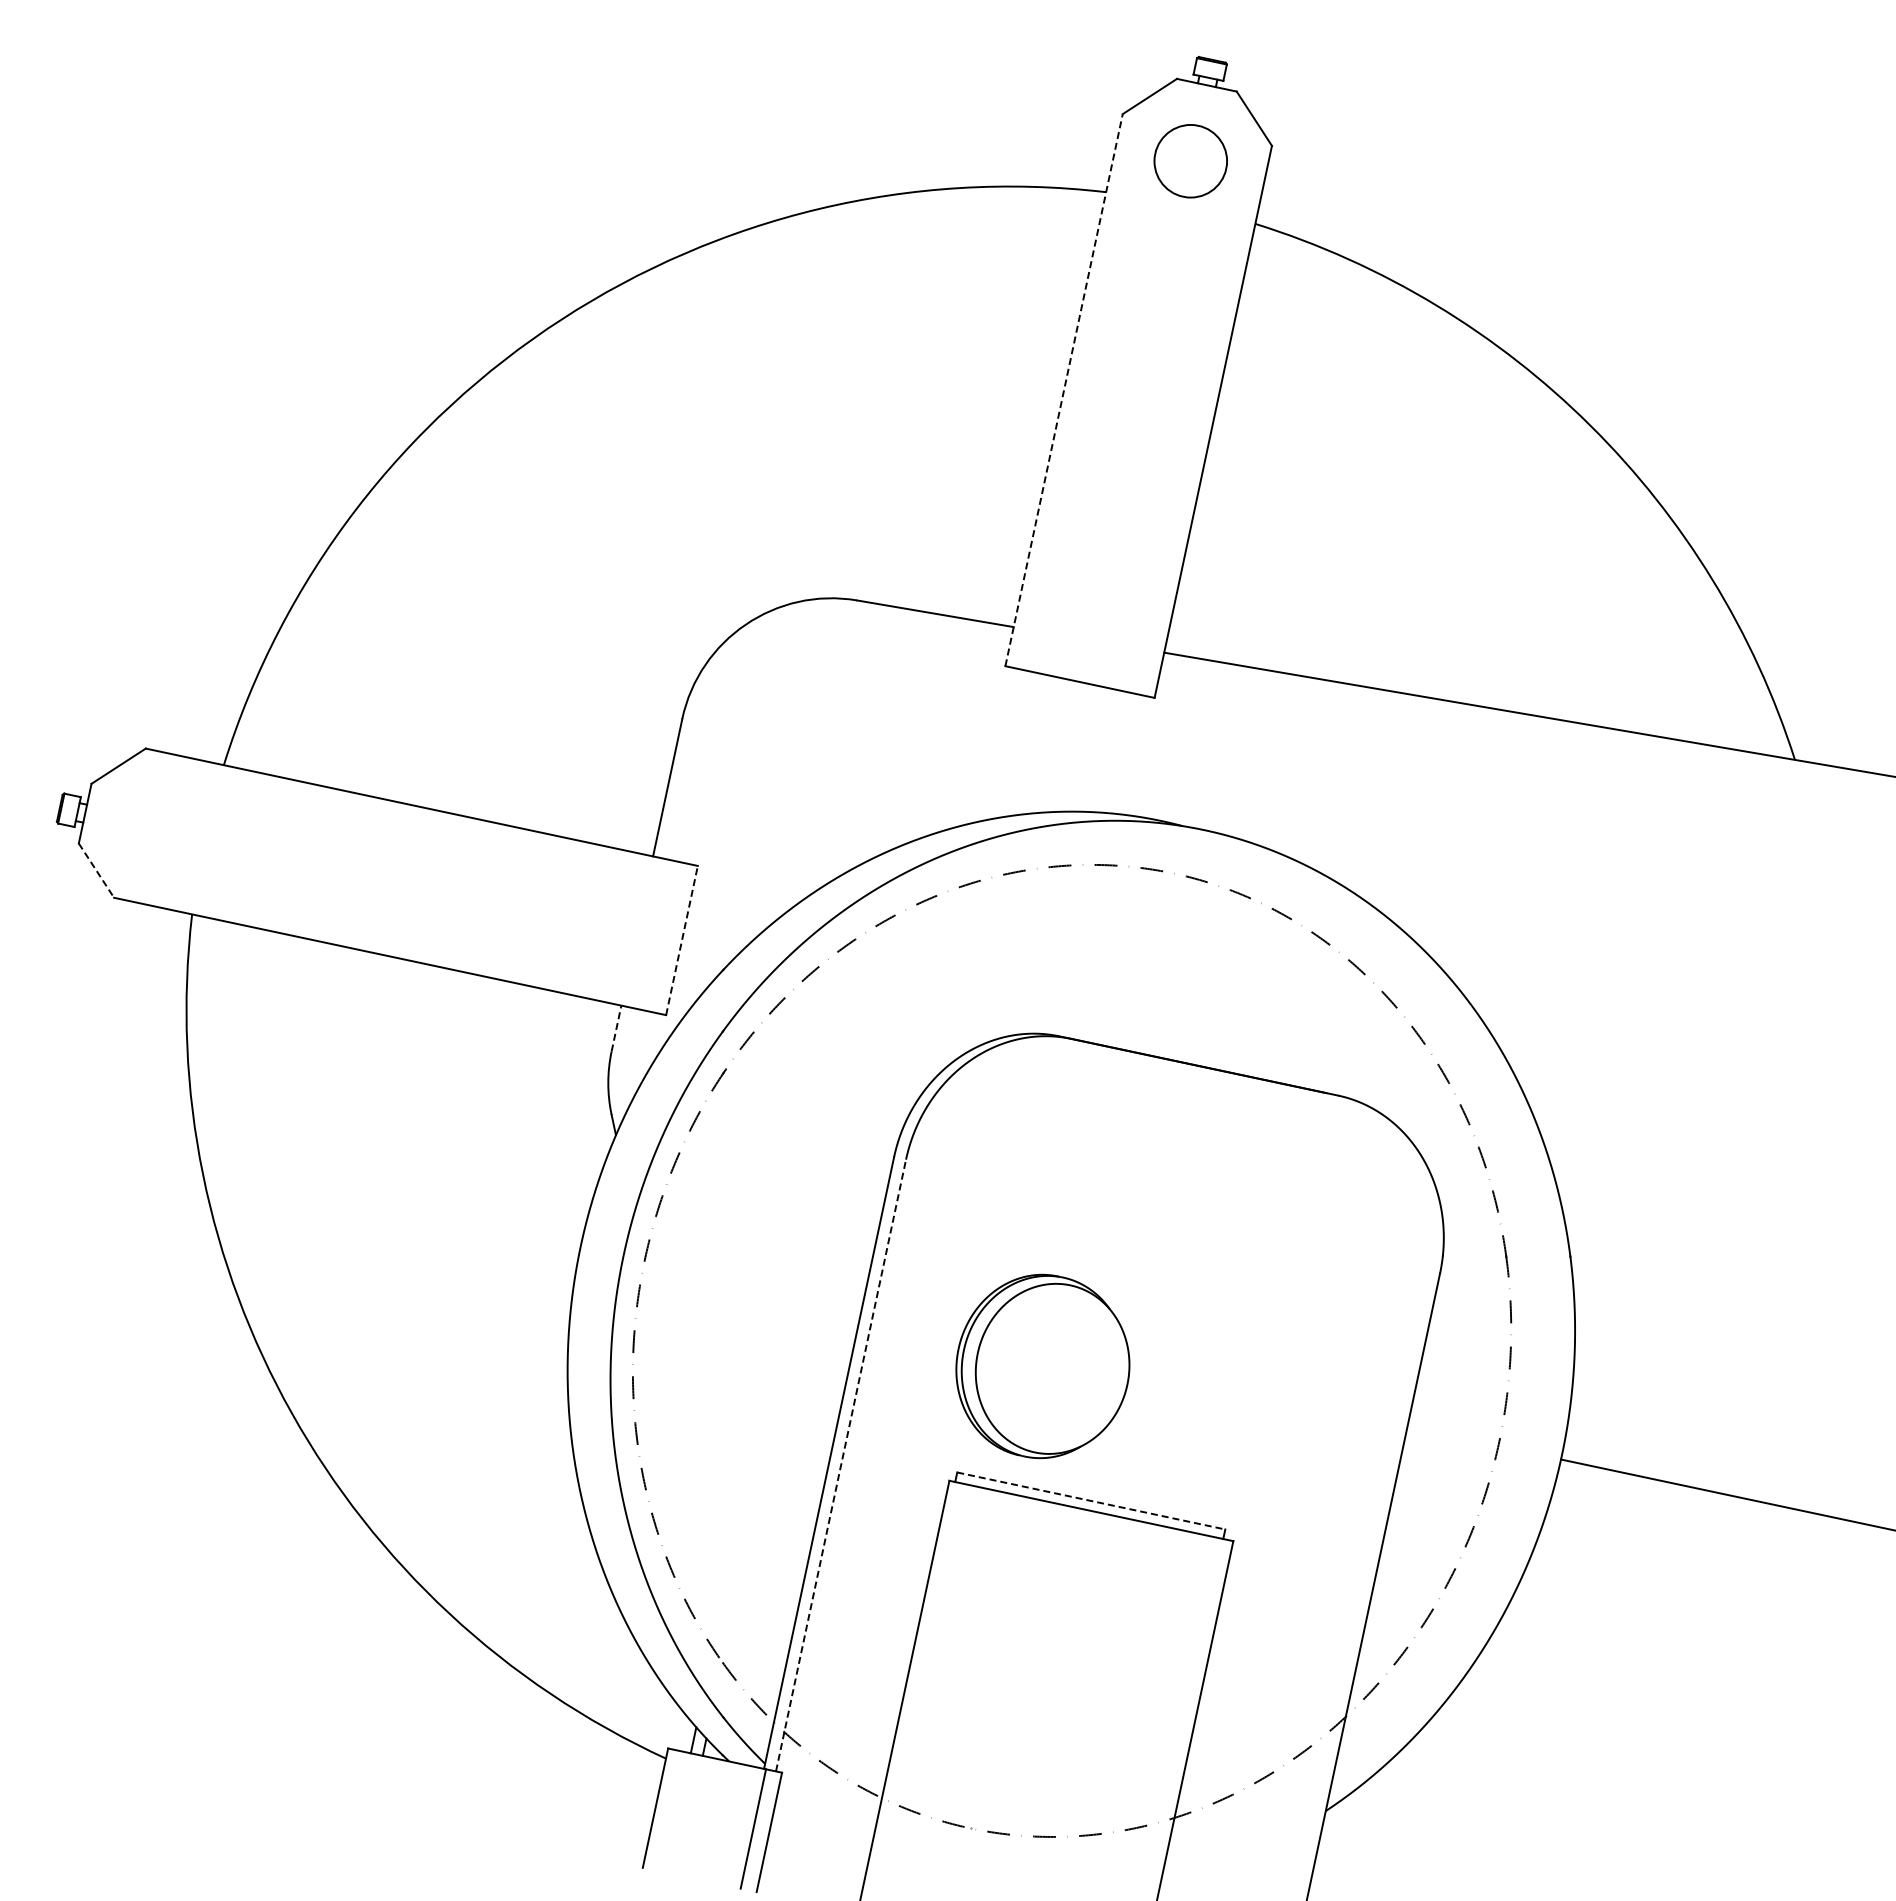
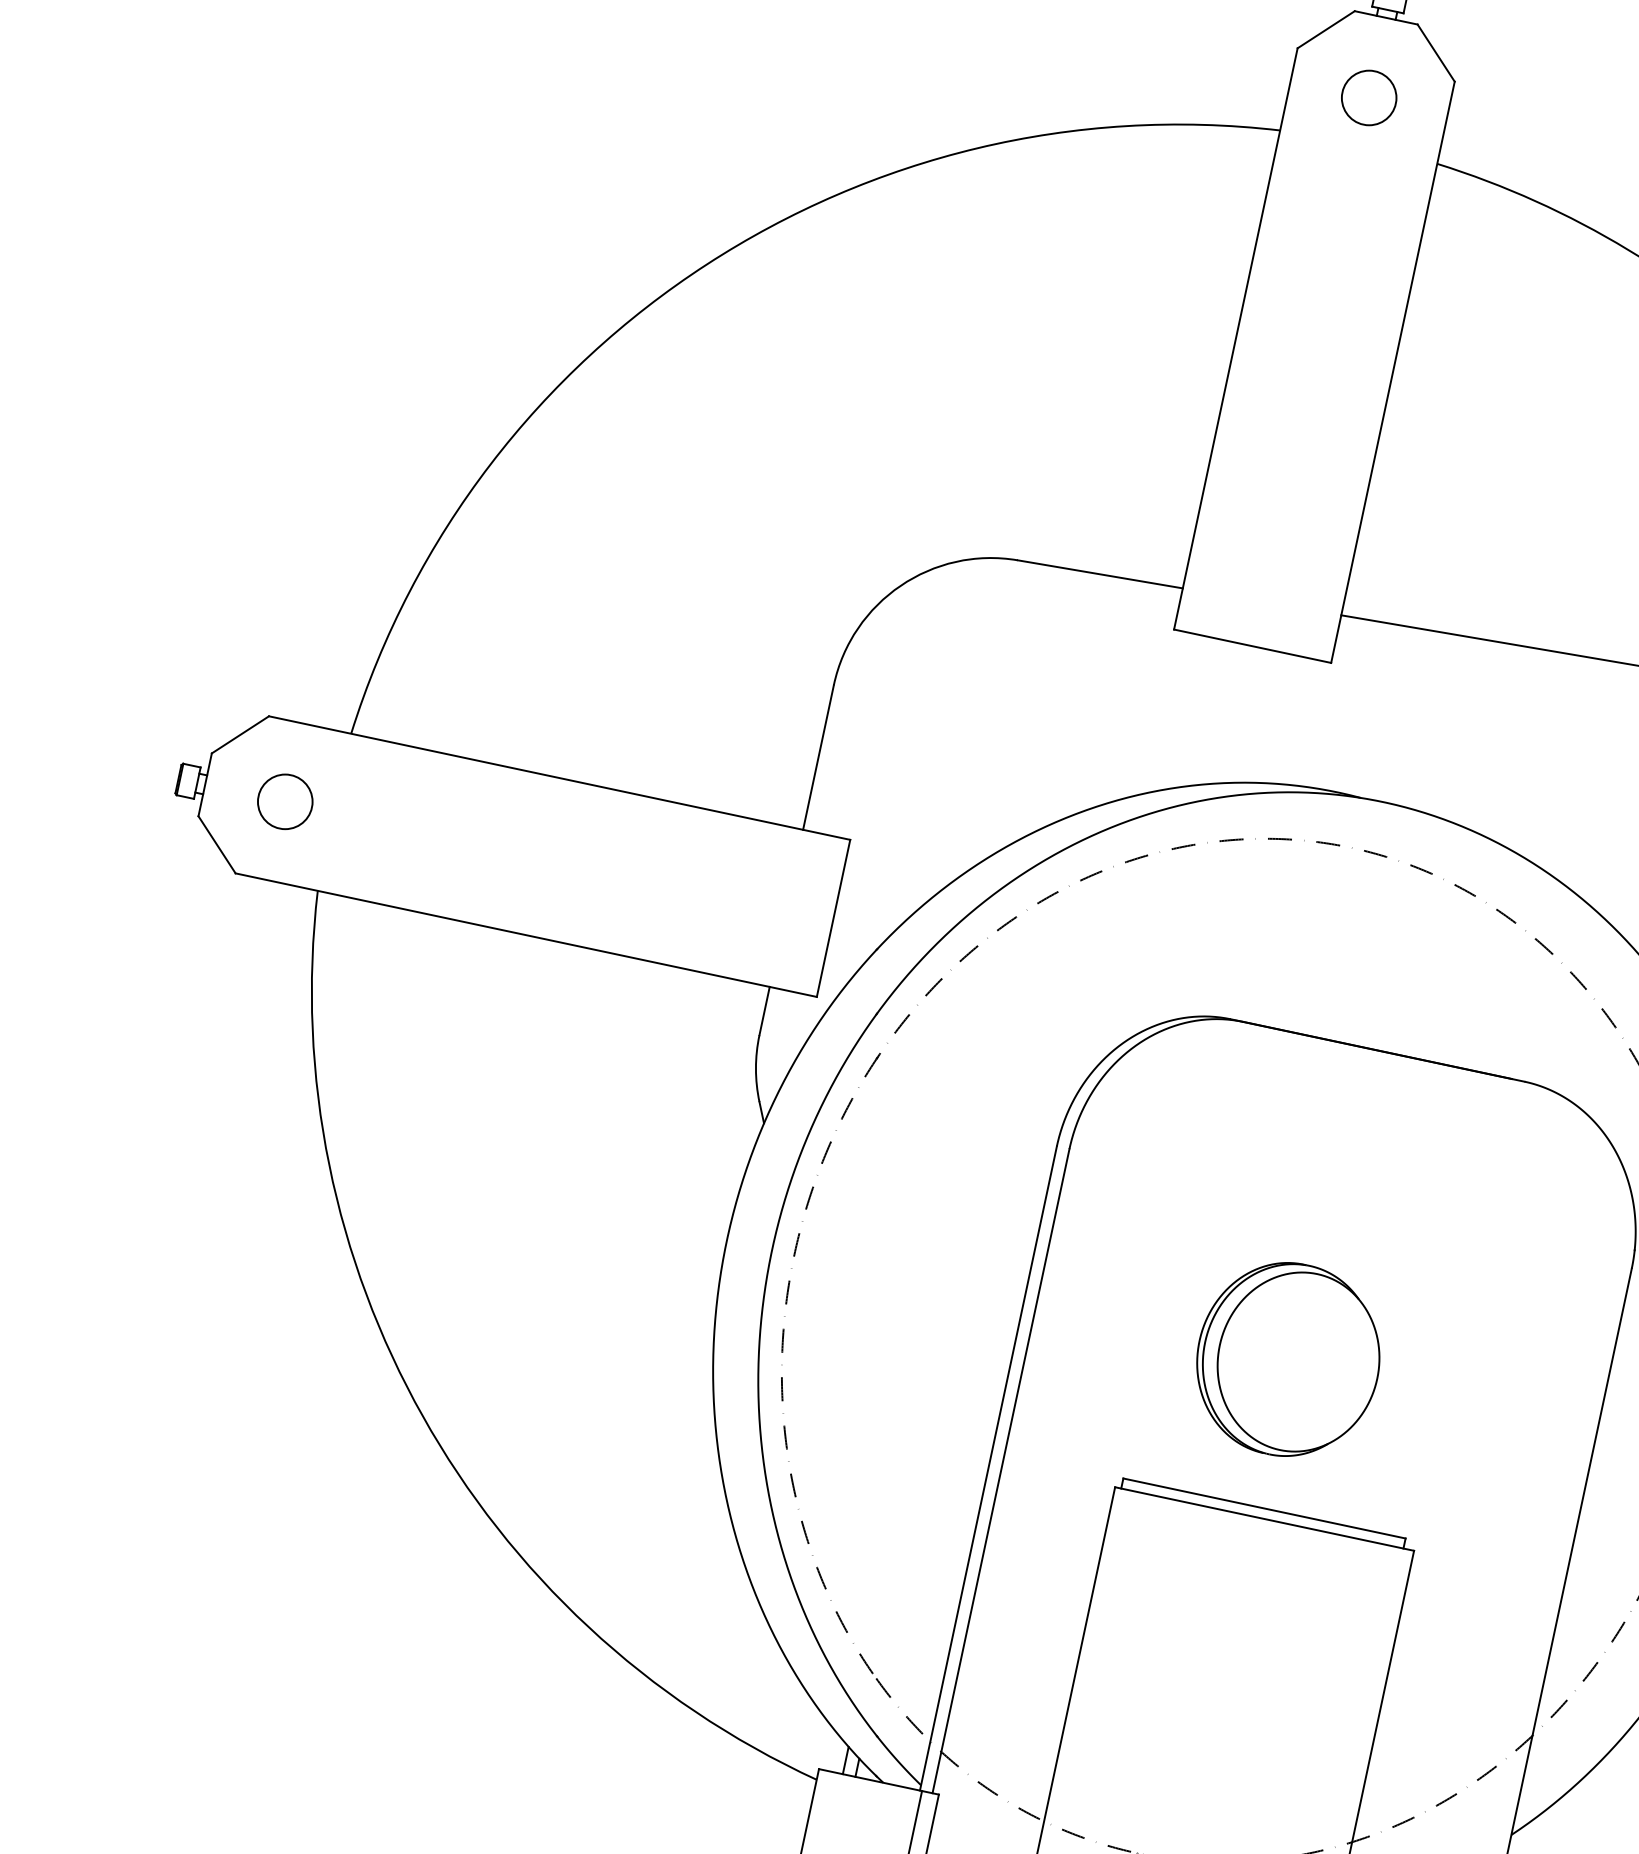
circle: (1190, 161) -> (1368, 98), size x0.71
line: (1064, 389) -> (1236, 338), dashed -> solid
circle: (161, 829) -> (285, 801), added
line: (96, 871) -> (217, 845), dashed -> solid
line: (682, 940) -> (834, 918), dashed -> solid
line: (616, 1028) -> (764, 1011), dashed -> solid
part: (1042, 1366) -> (1287, 1359), moved
line: (841, 1465) -> (1001, 1471), dashed -> solid
line: (1091, 1501) -> (1264, 1509), dashed -> solid

